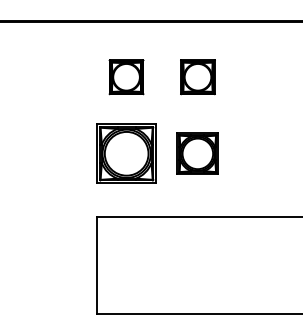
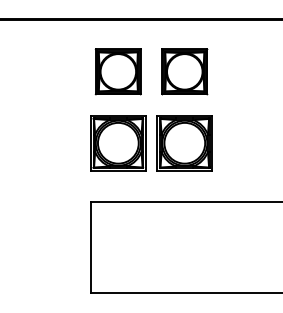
part: (125, 76) -> (117, 71), size x1.43
part: (197, 76) -> (184, 71), size x1.43
part: (197, 154) -> (184, 143), size x1.43

